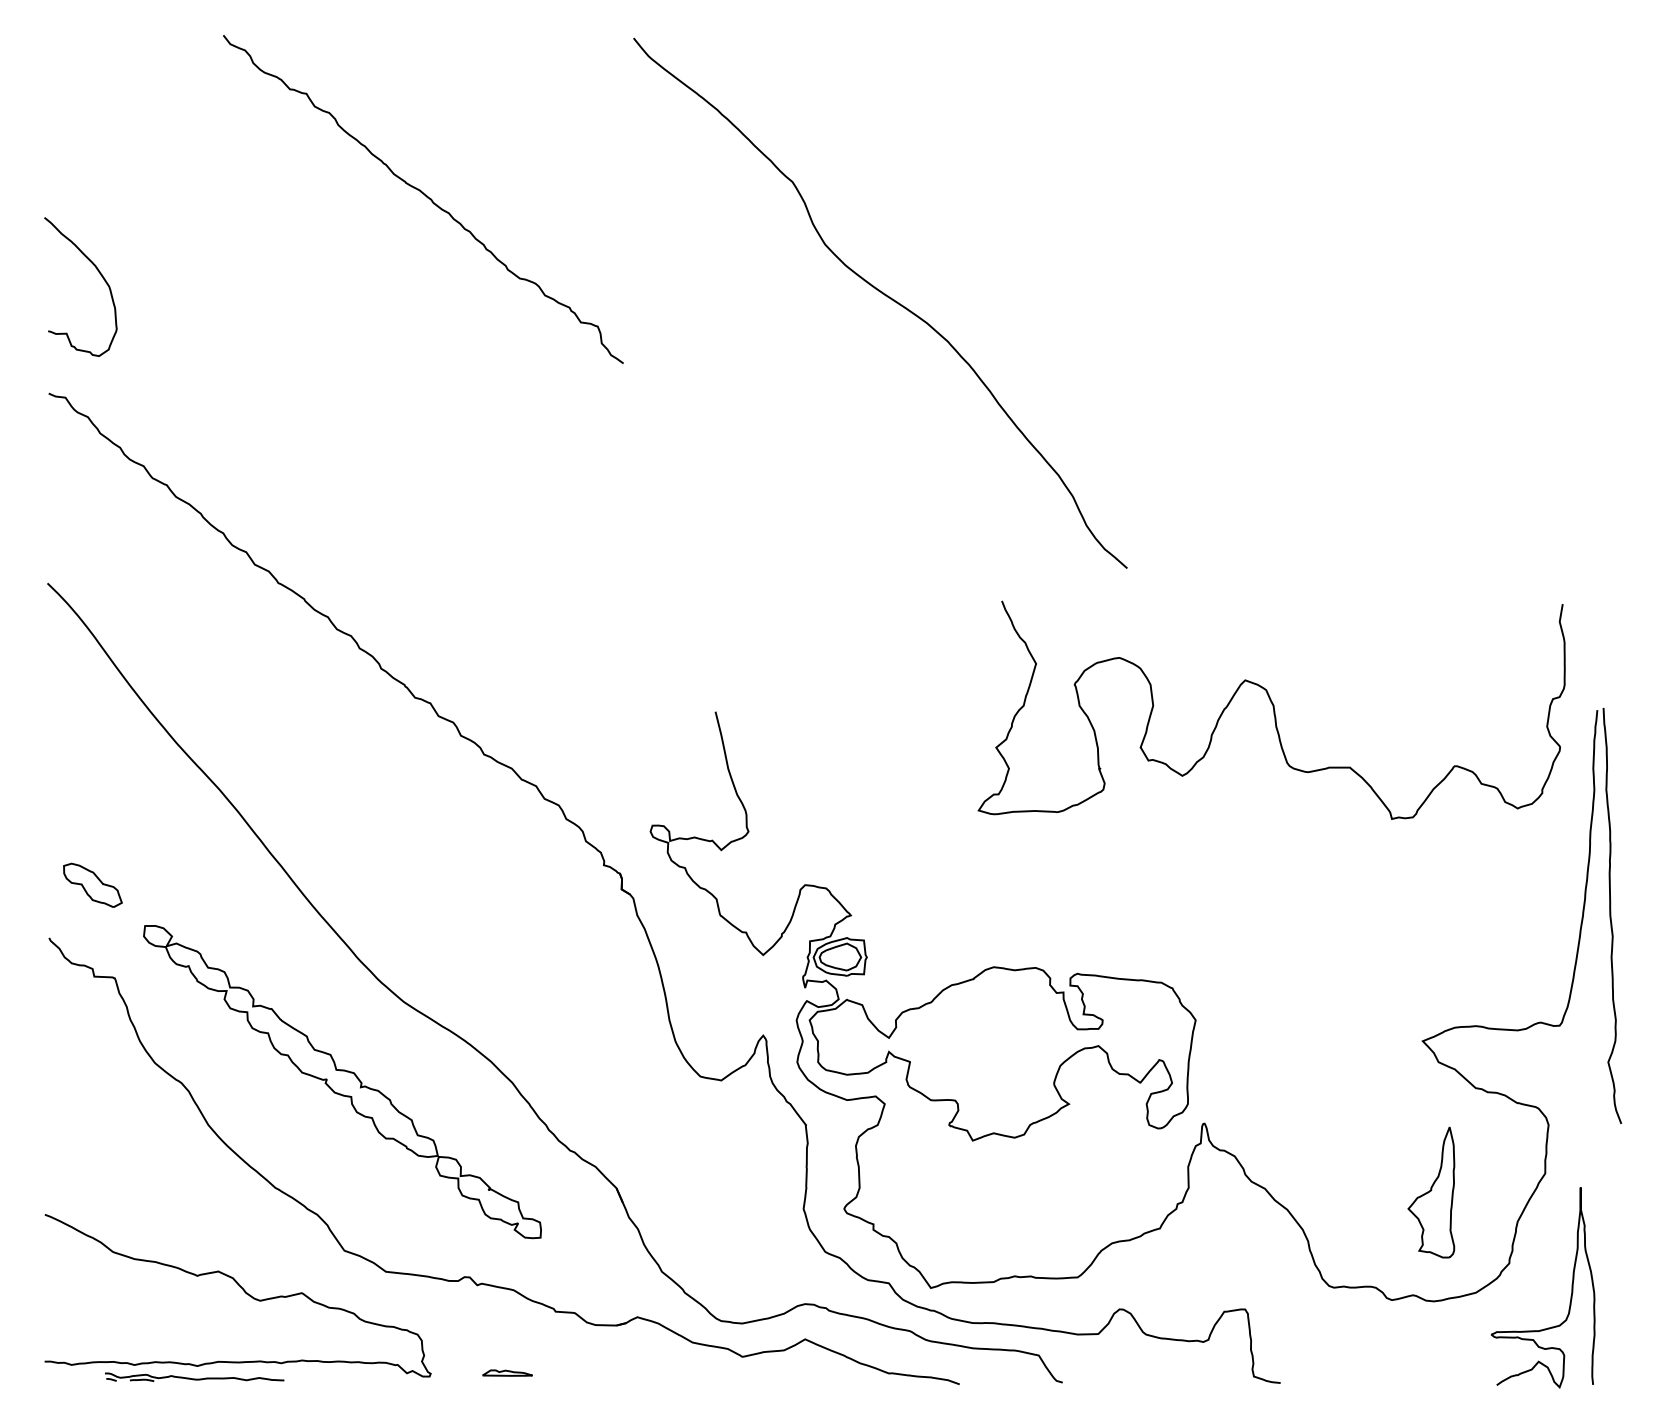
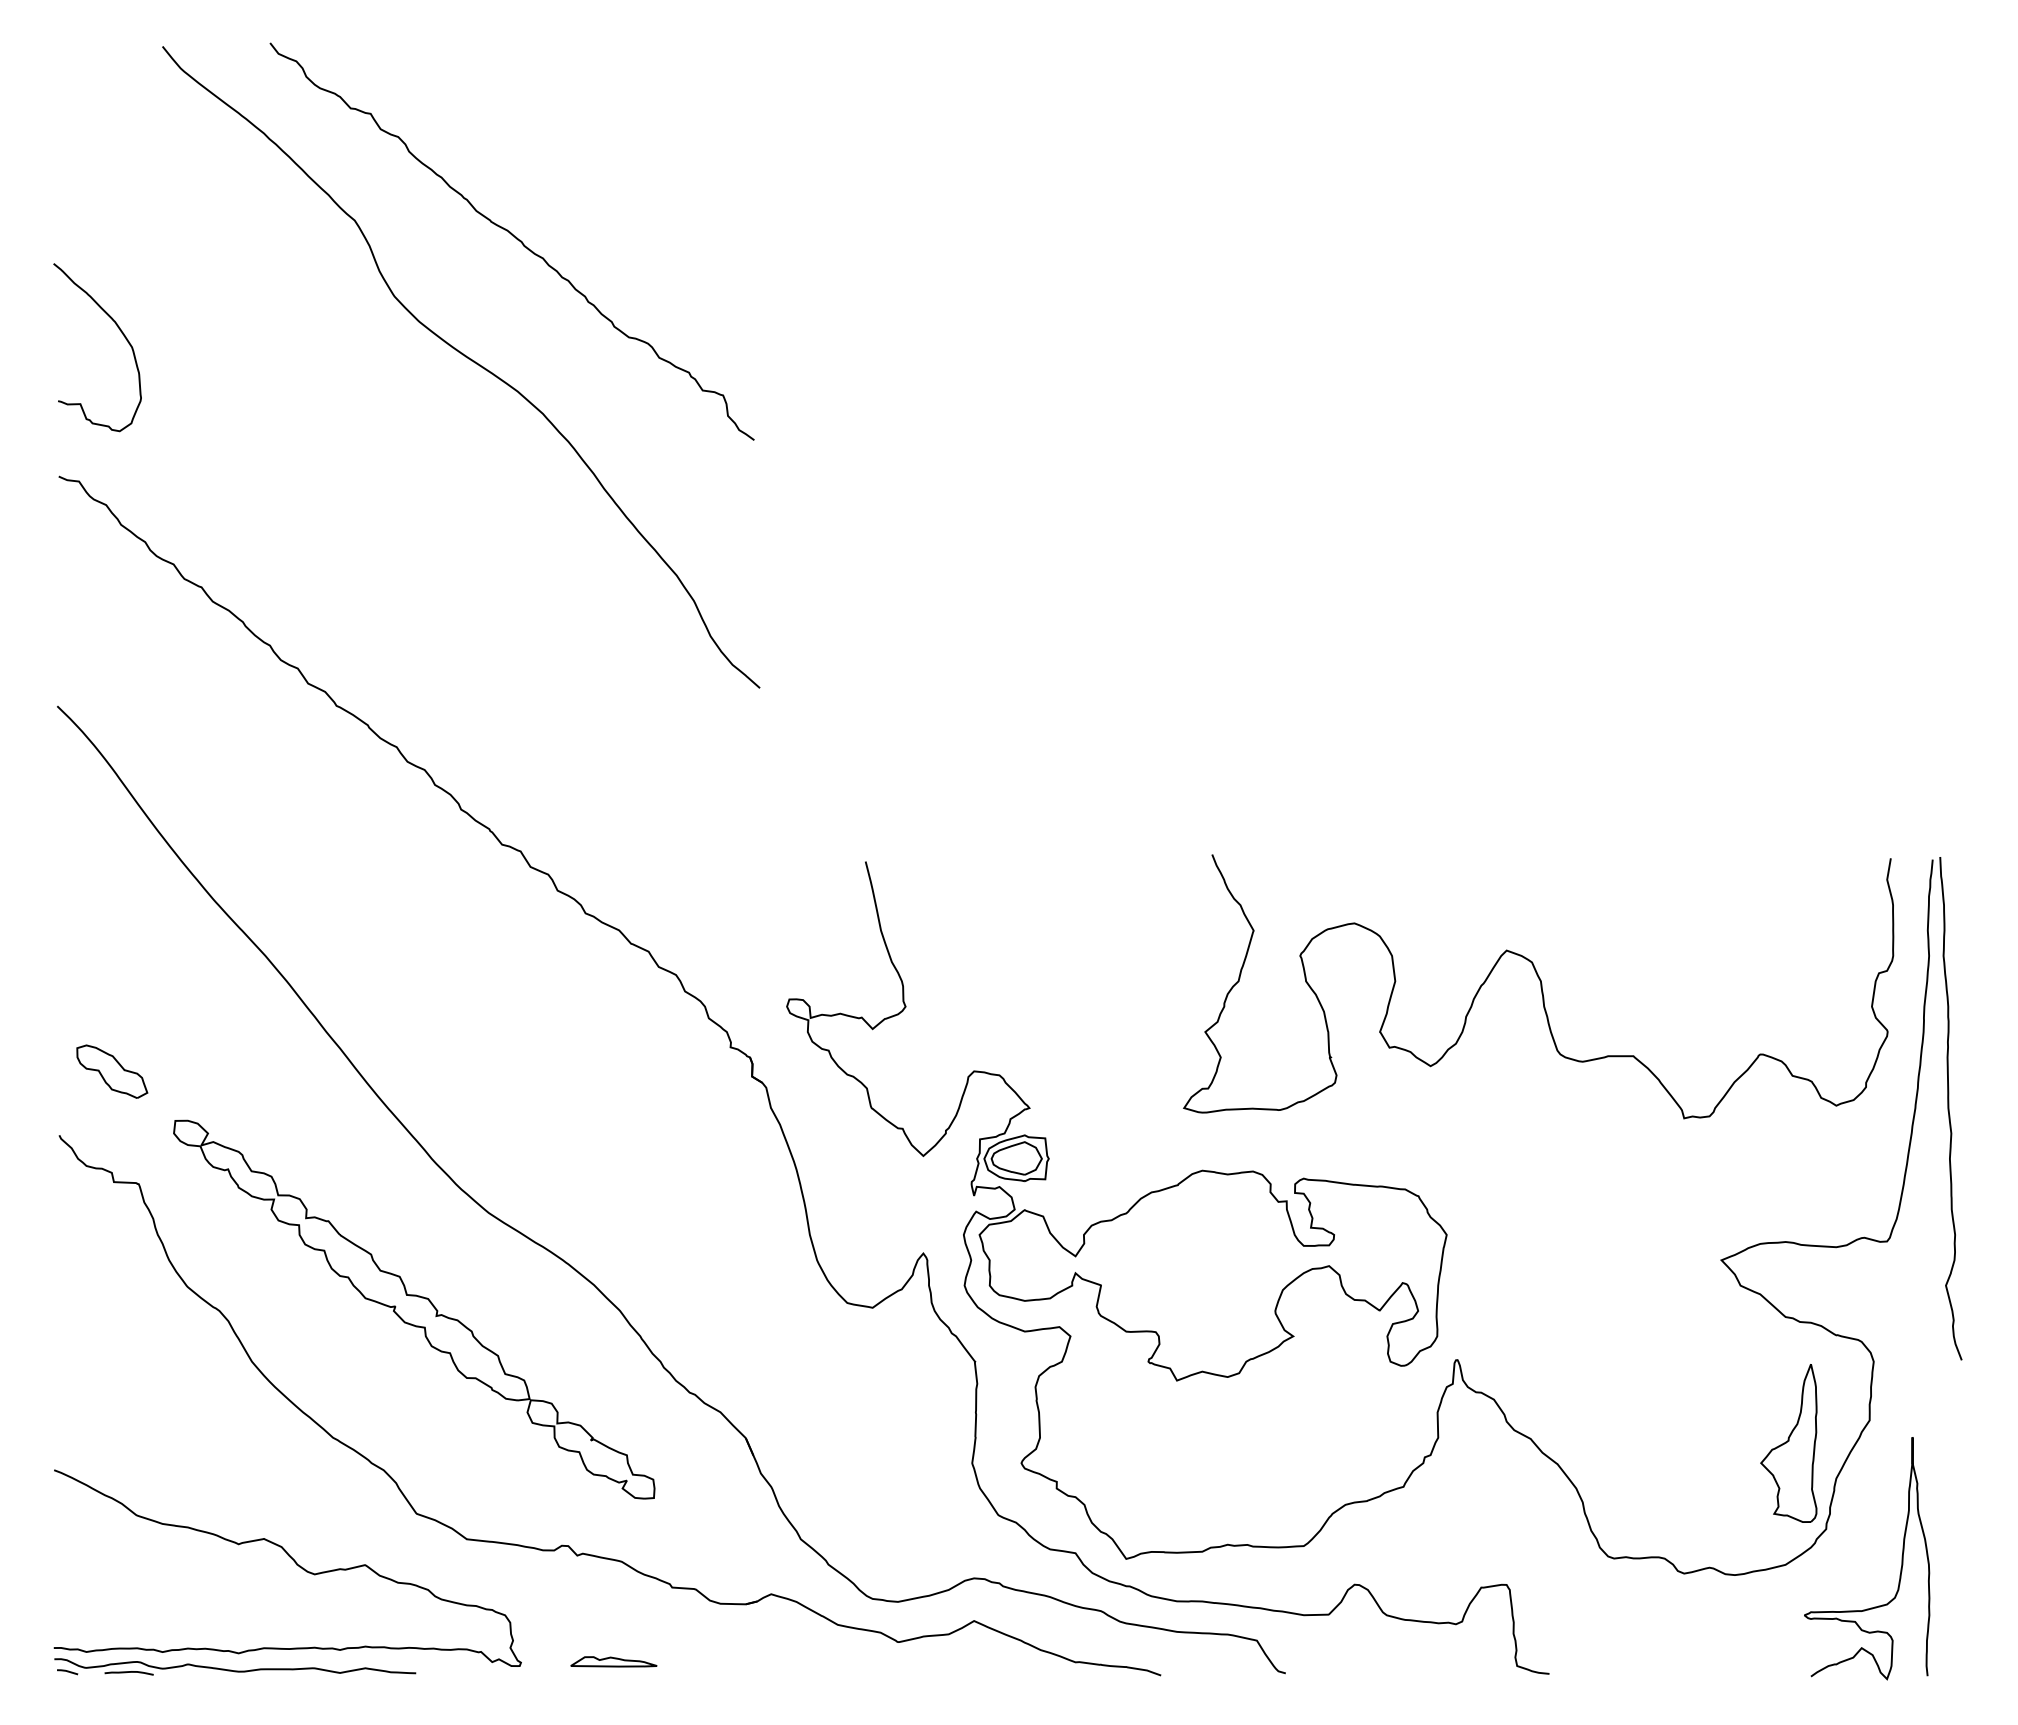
curve: (886, 296) -> (468, 359), moved
curve: (1273, 710) -> (1540, 986), moved
part: (1431, 1192) -> (1788, 1443), moved
part: (507, 1372) -> (613, 1661), size x1.43
part: (194, 1376) -> (235, 1666), size x1.67

